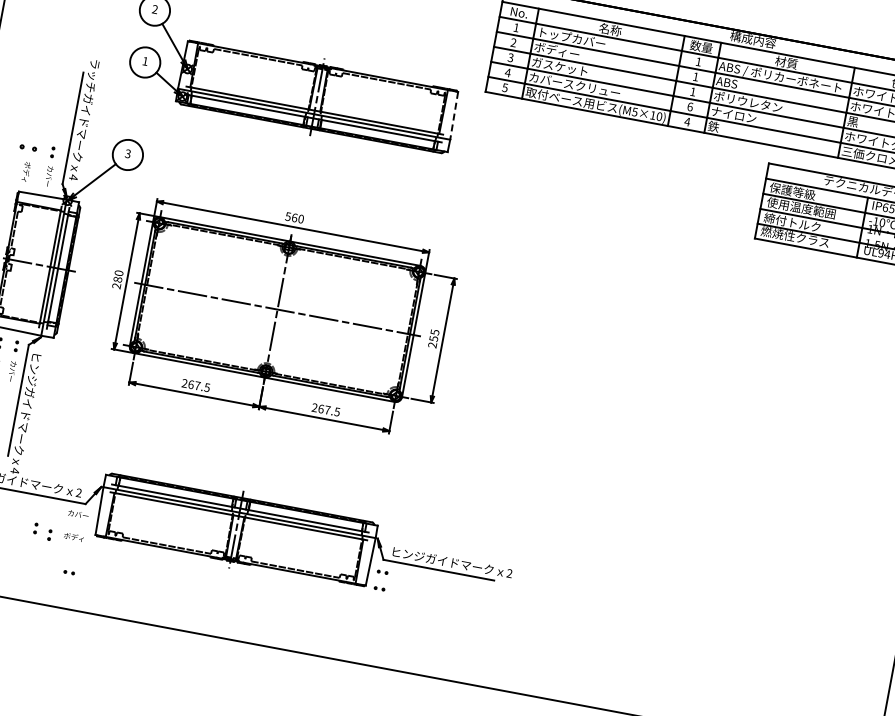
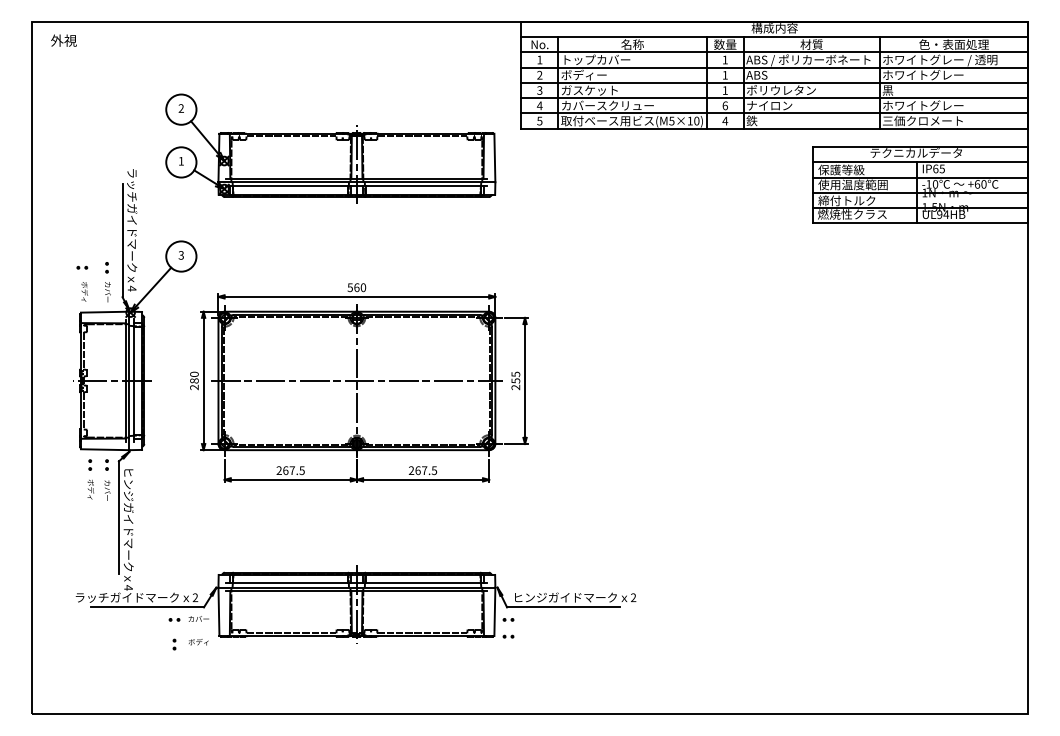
line: (453, 116) -> (494, 158), dashed -> solid
part: (28, 147) -> (82, 267), size x0.62
part: (35, 528) -> (159, 640), removed
part: (69, 572) -> (174, 619), moved

